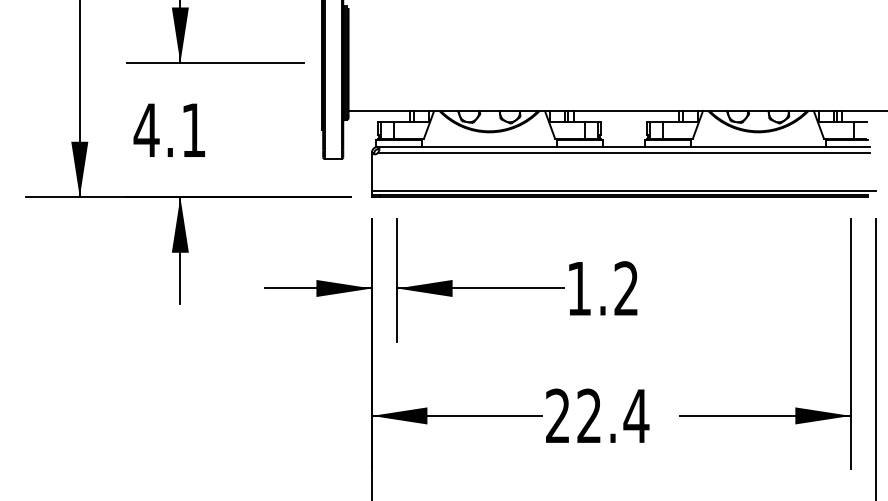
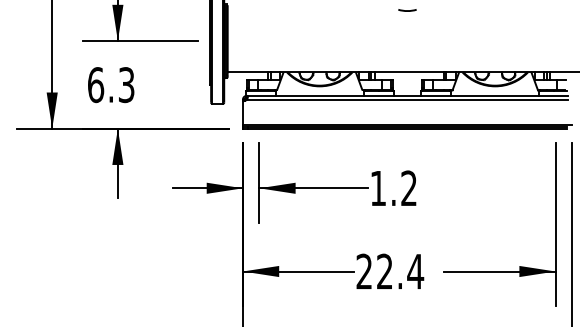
line: (623, 16) -> (407, 10), added
text: (169, 131) -> (110, 85), 4.1 -> 6.3

